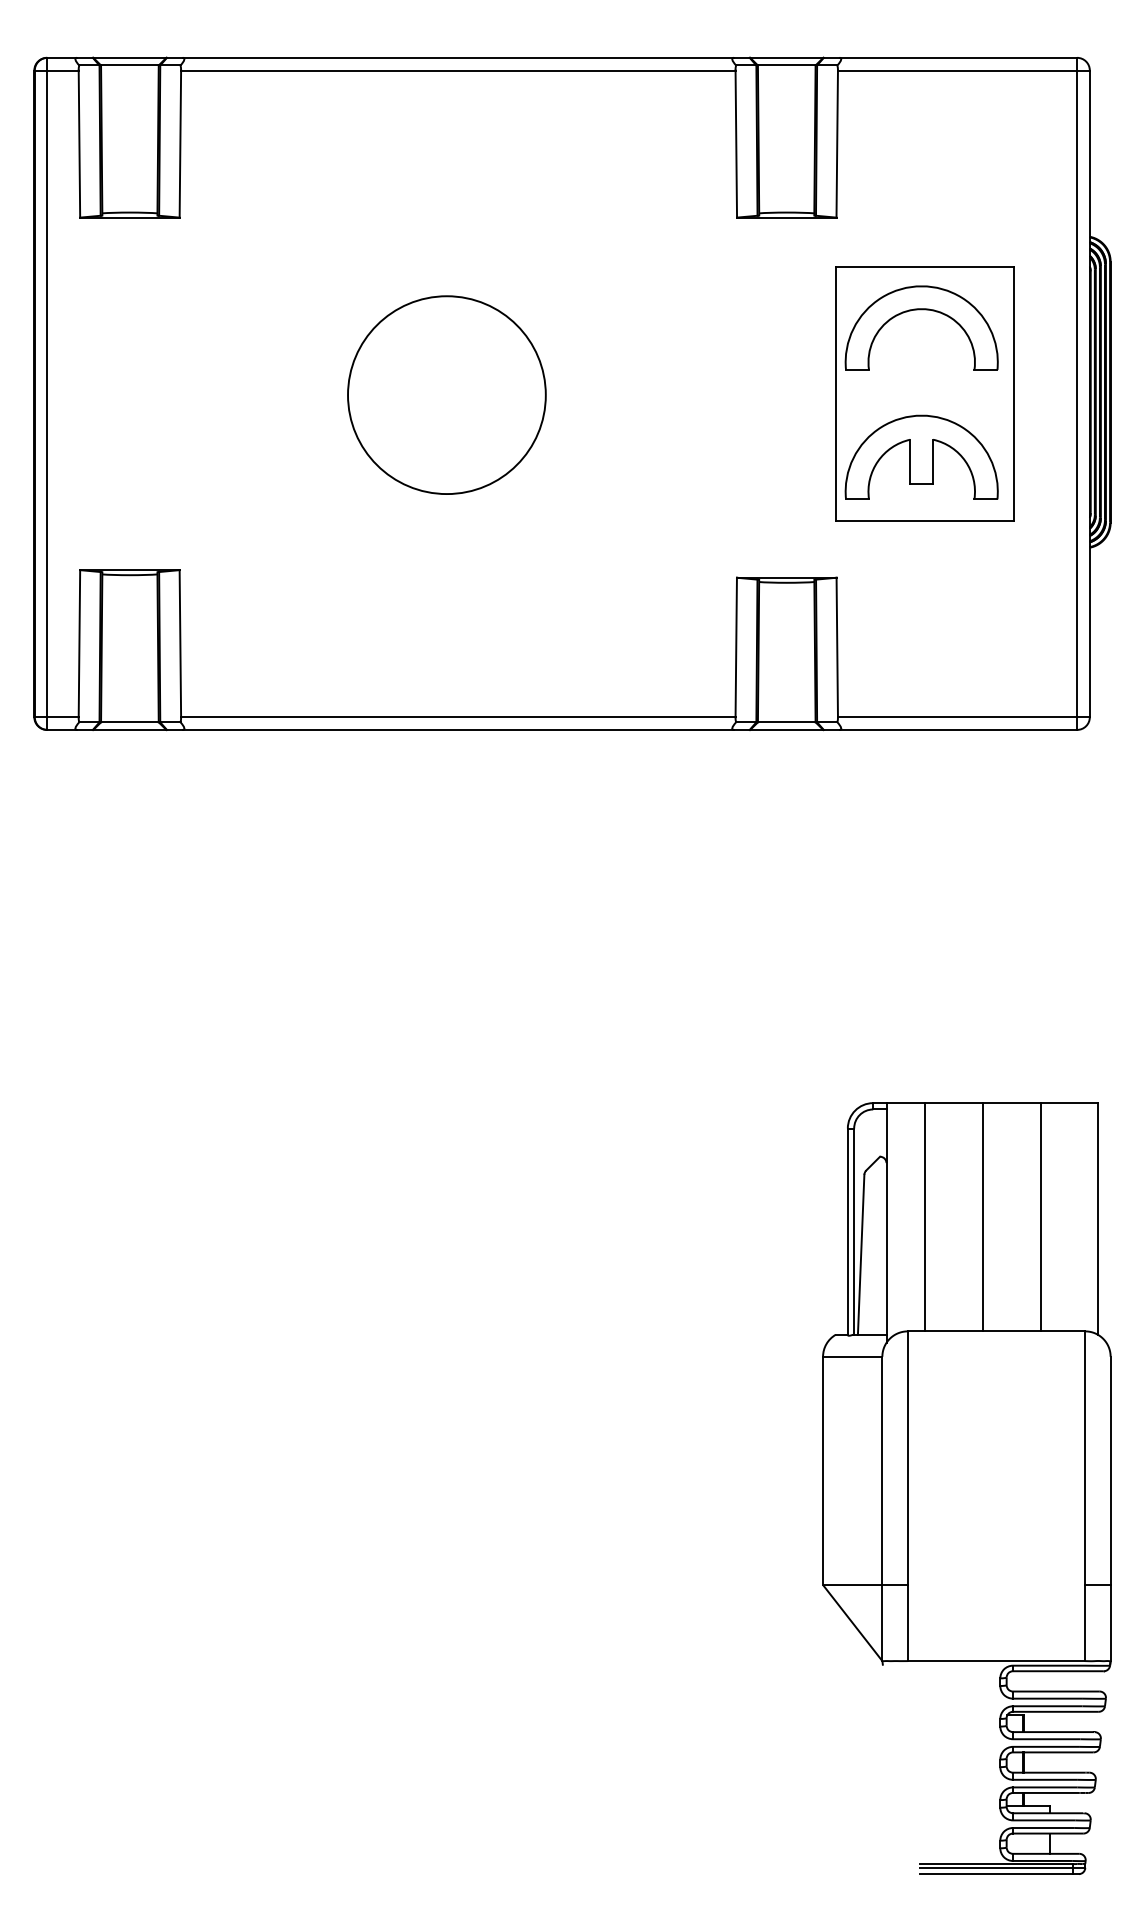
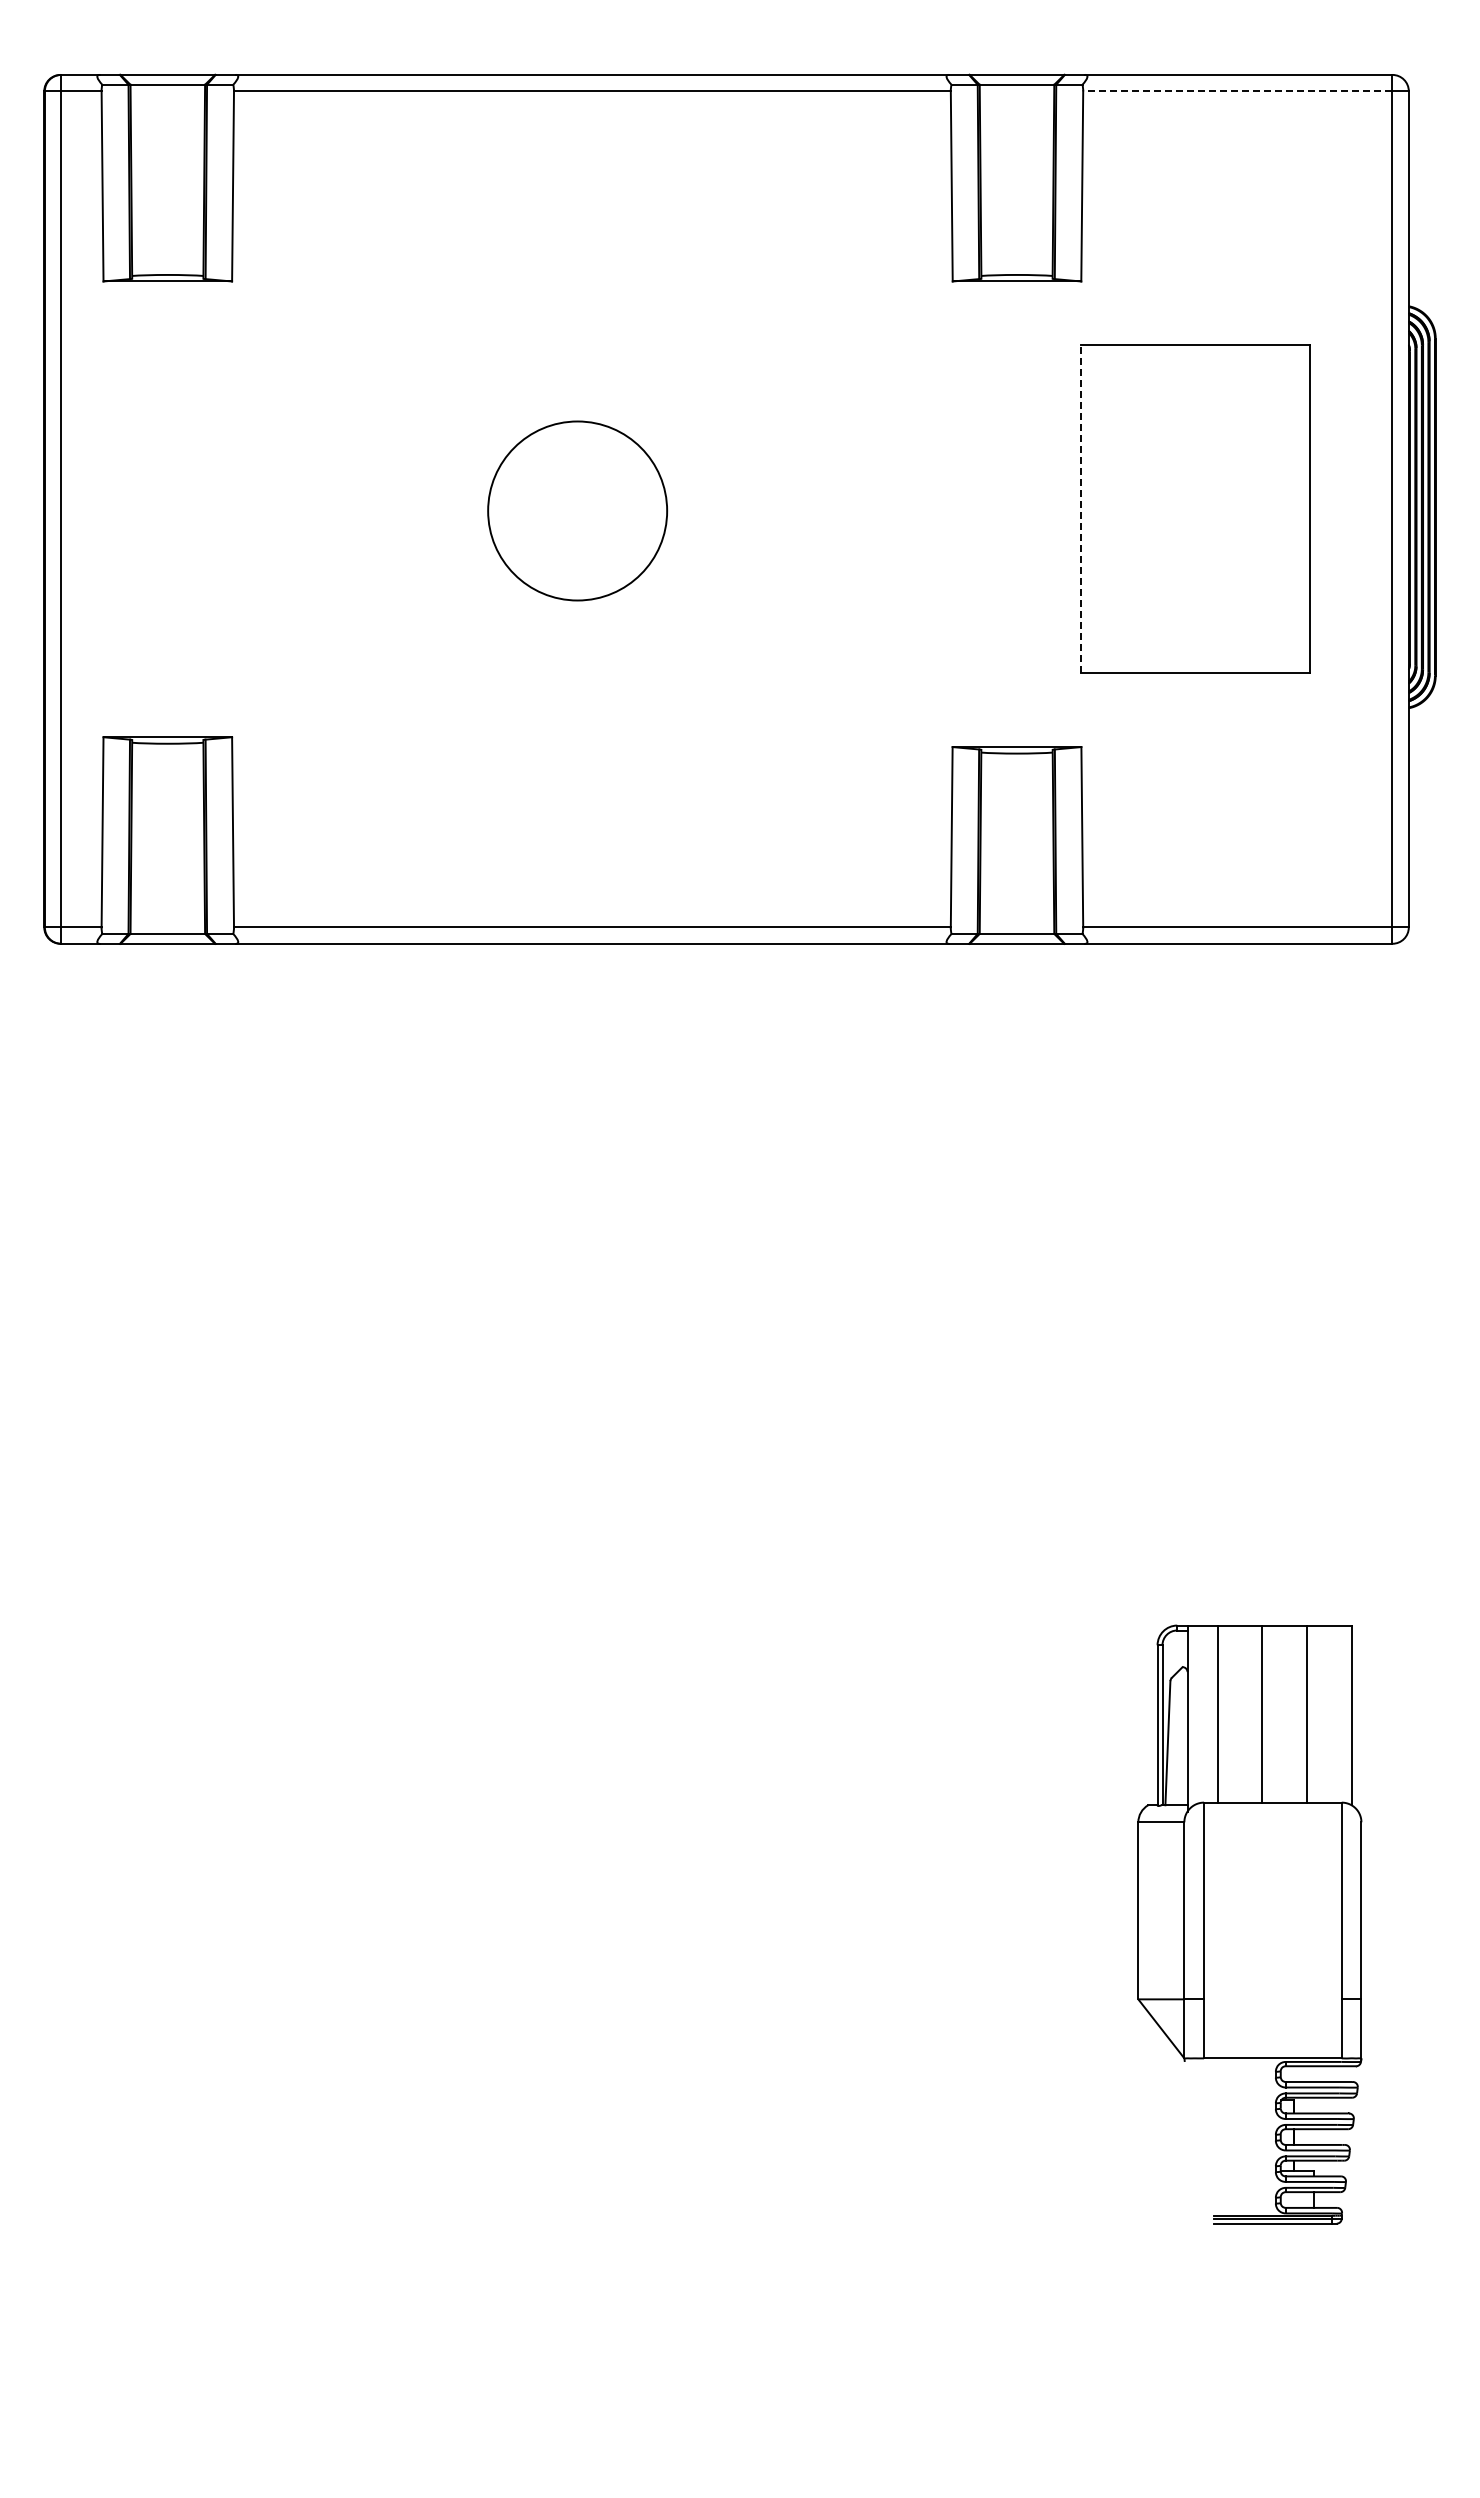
line: (957, 70) -> (1237, 91), solid -> dashed
part: (921, 309) -> (1191, 400), removed
line: (835, 393) -> (1080, 509), solid -> dashed
circle: (446, 394) -> (577, 510), size x0.7
part: (921, 457) -> (1191, 591), removed
part: (966, 1488) -> (1249, 1924), size x0.6

